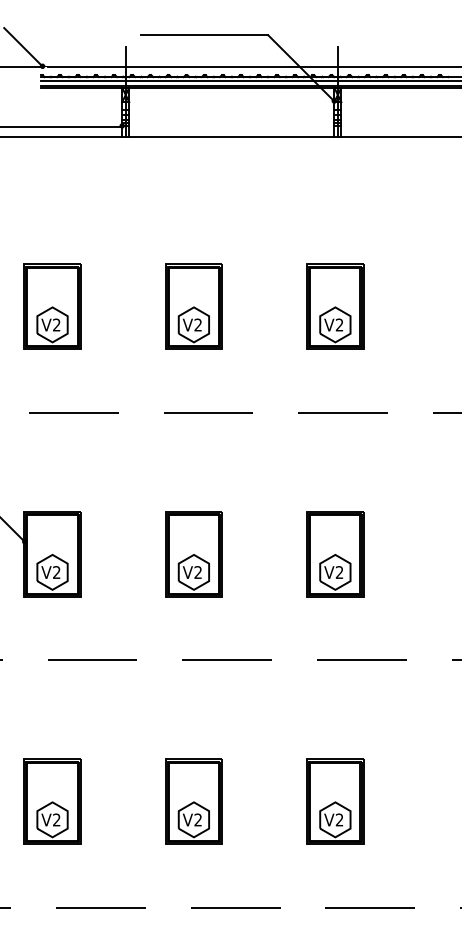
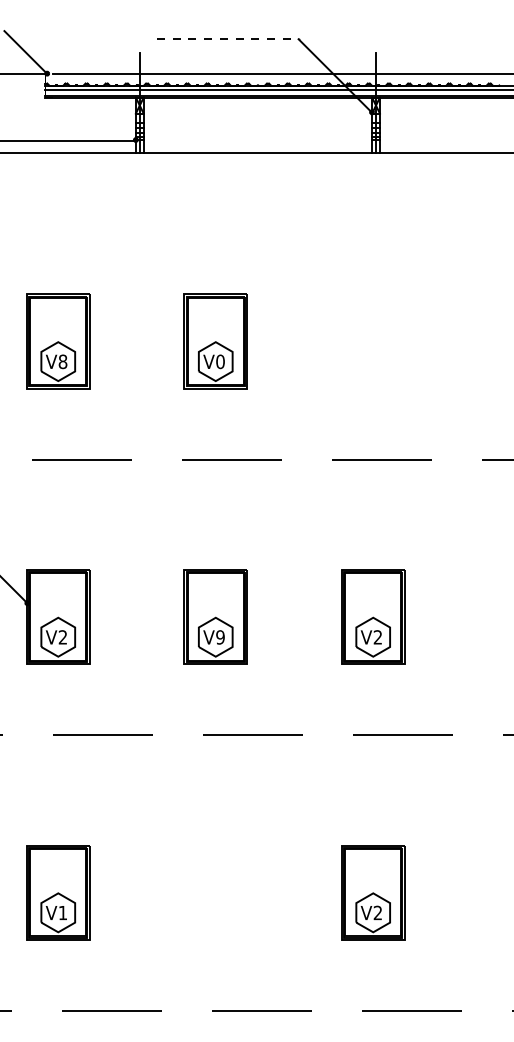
line: (204, 35) -> (227, 39), solid -> dashed
part: (335, 306) -> (373, 341), removed
text: (56, 324) -> (62, 361), V2 -> V8
text: (198, 324) -> (220, 361), V2 -> V0
text: (198, 572) -> (220, 637), V2 -> V9
part: (193, 801) -> (215, 892), removed
text: (56, 819) -> (62, 912), V2 -> V1

